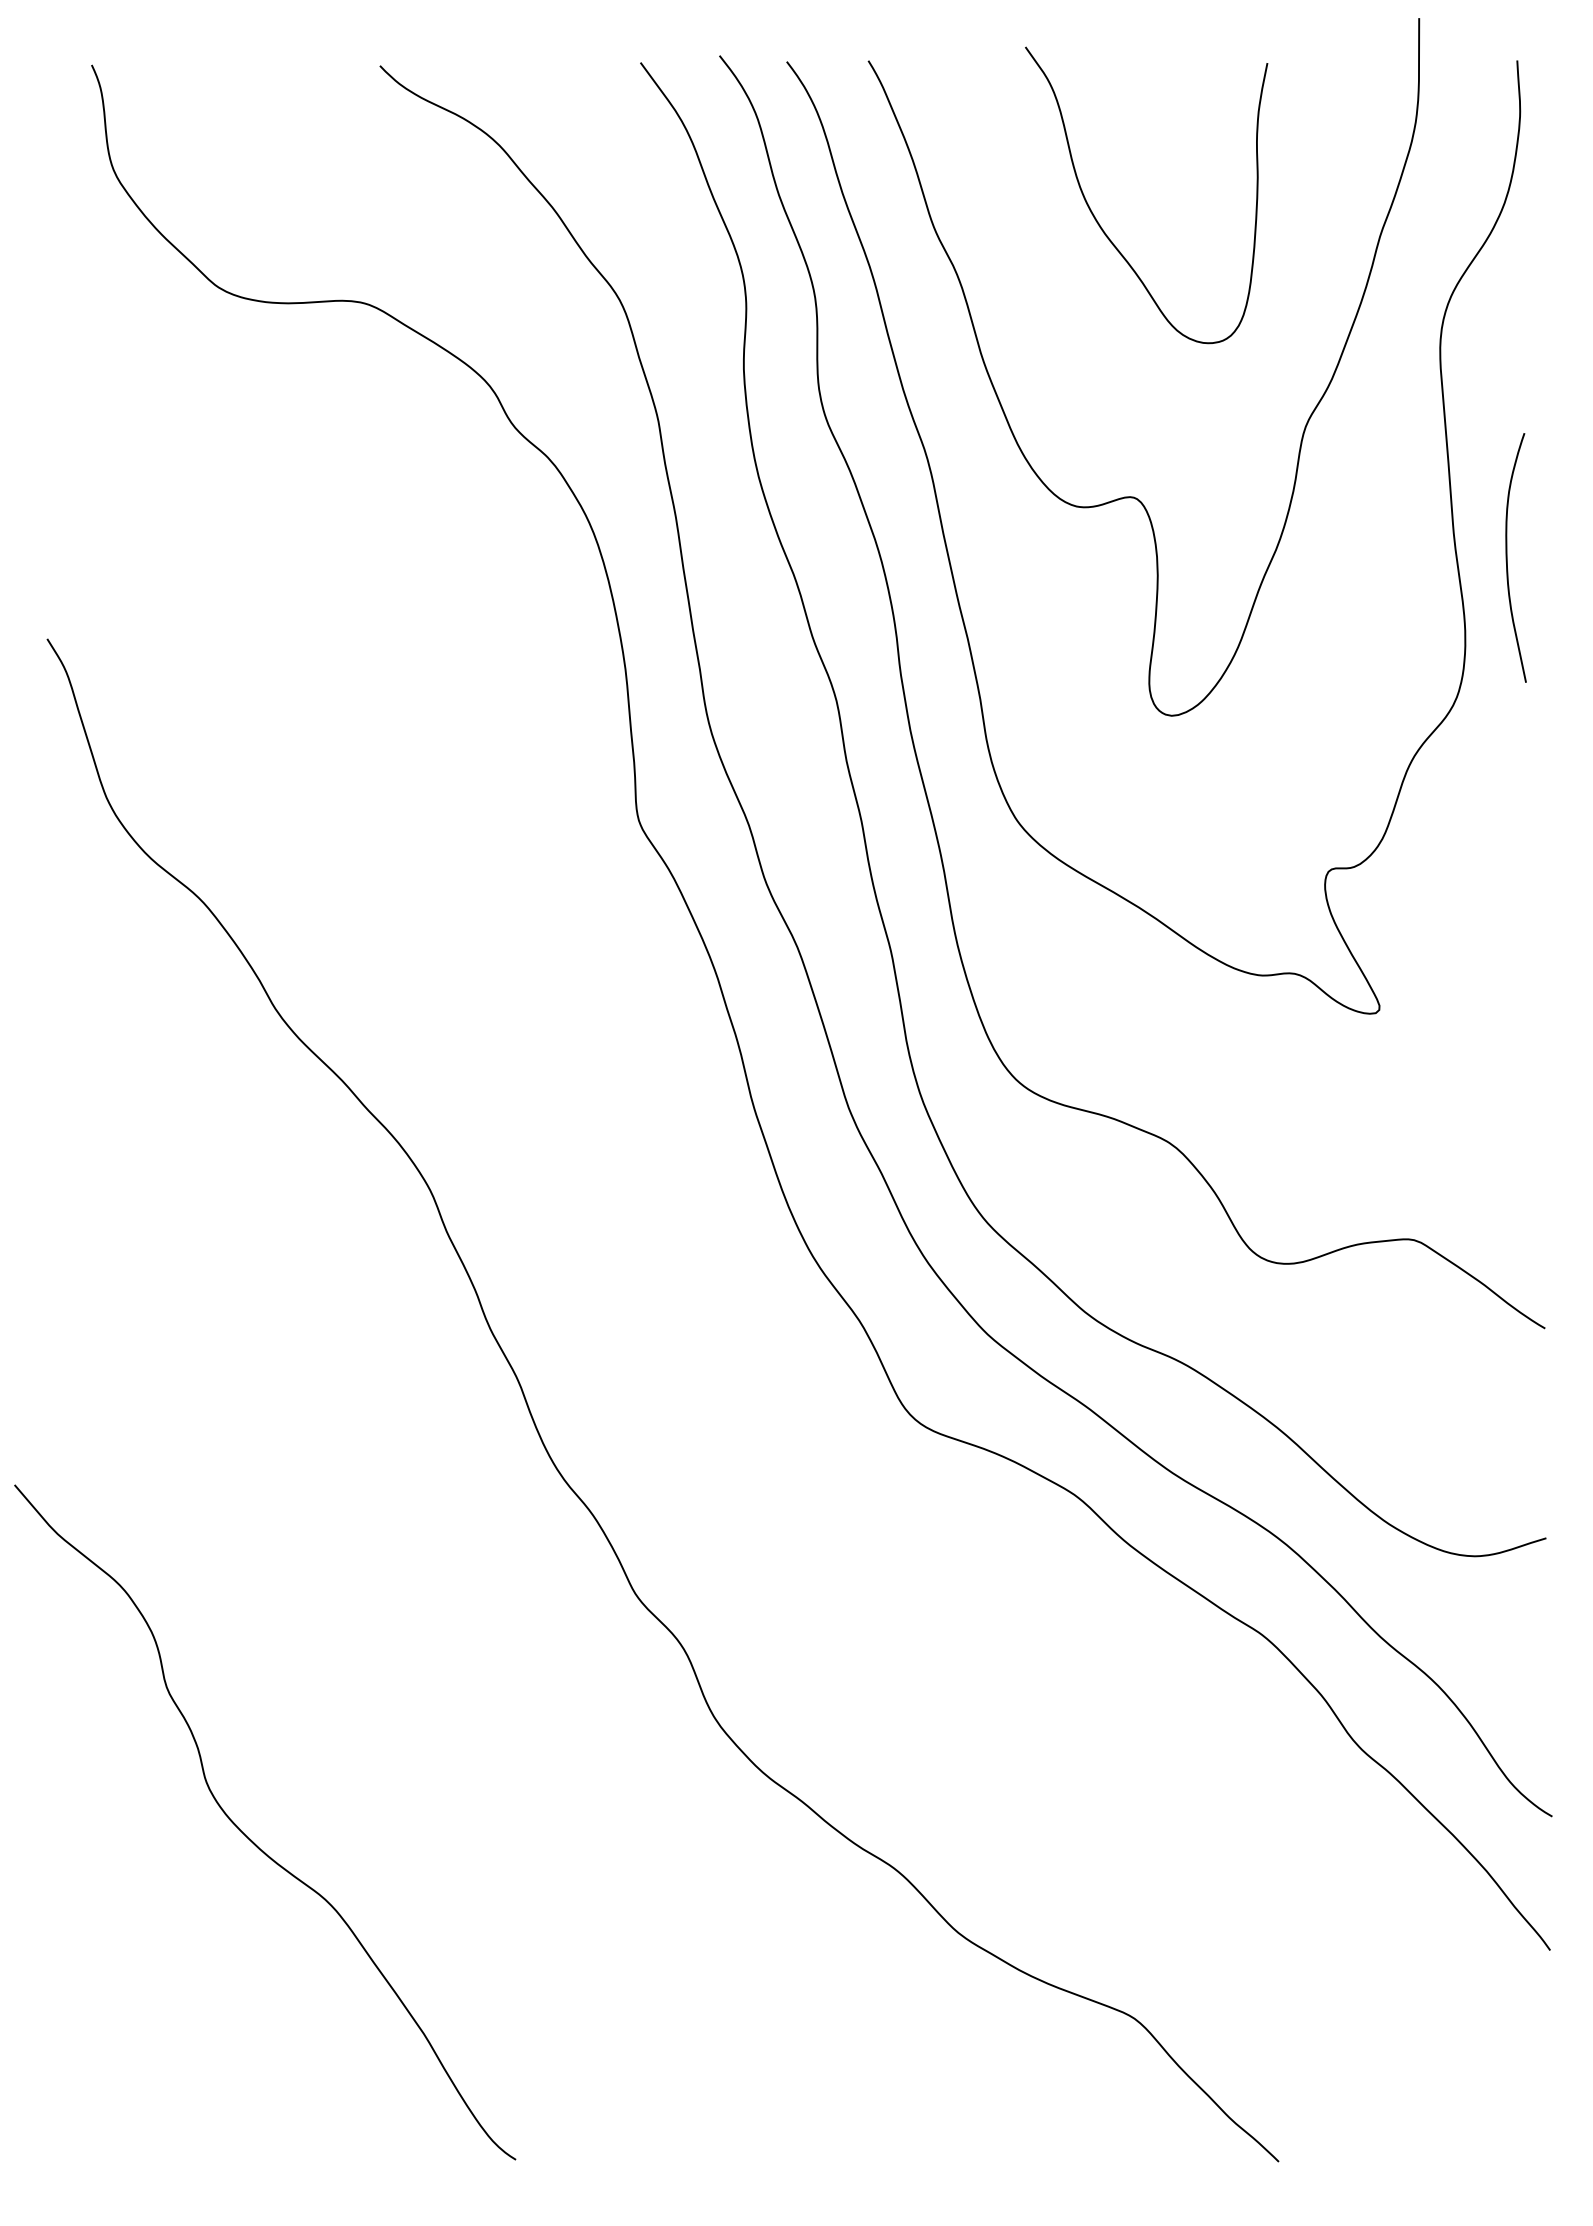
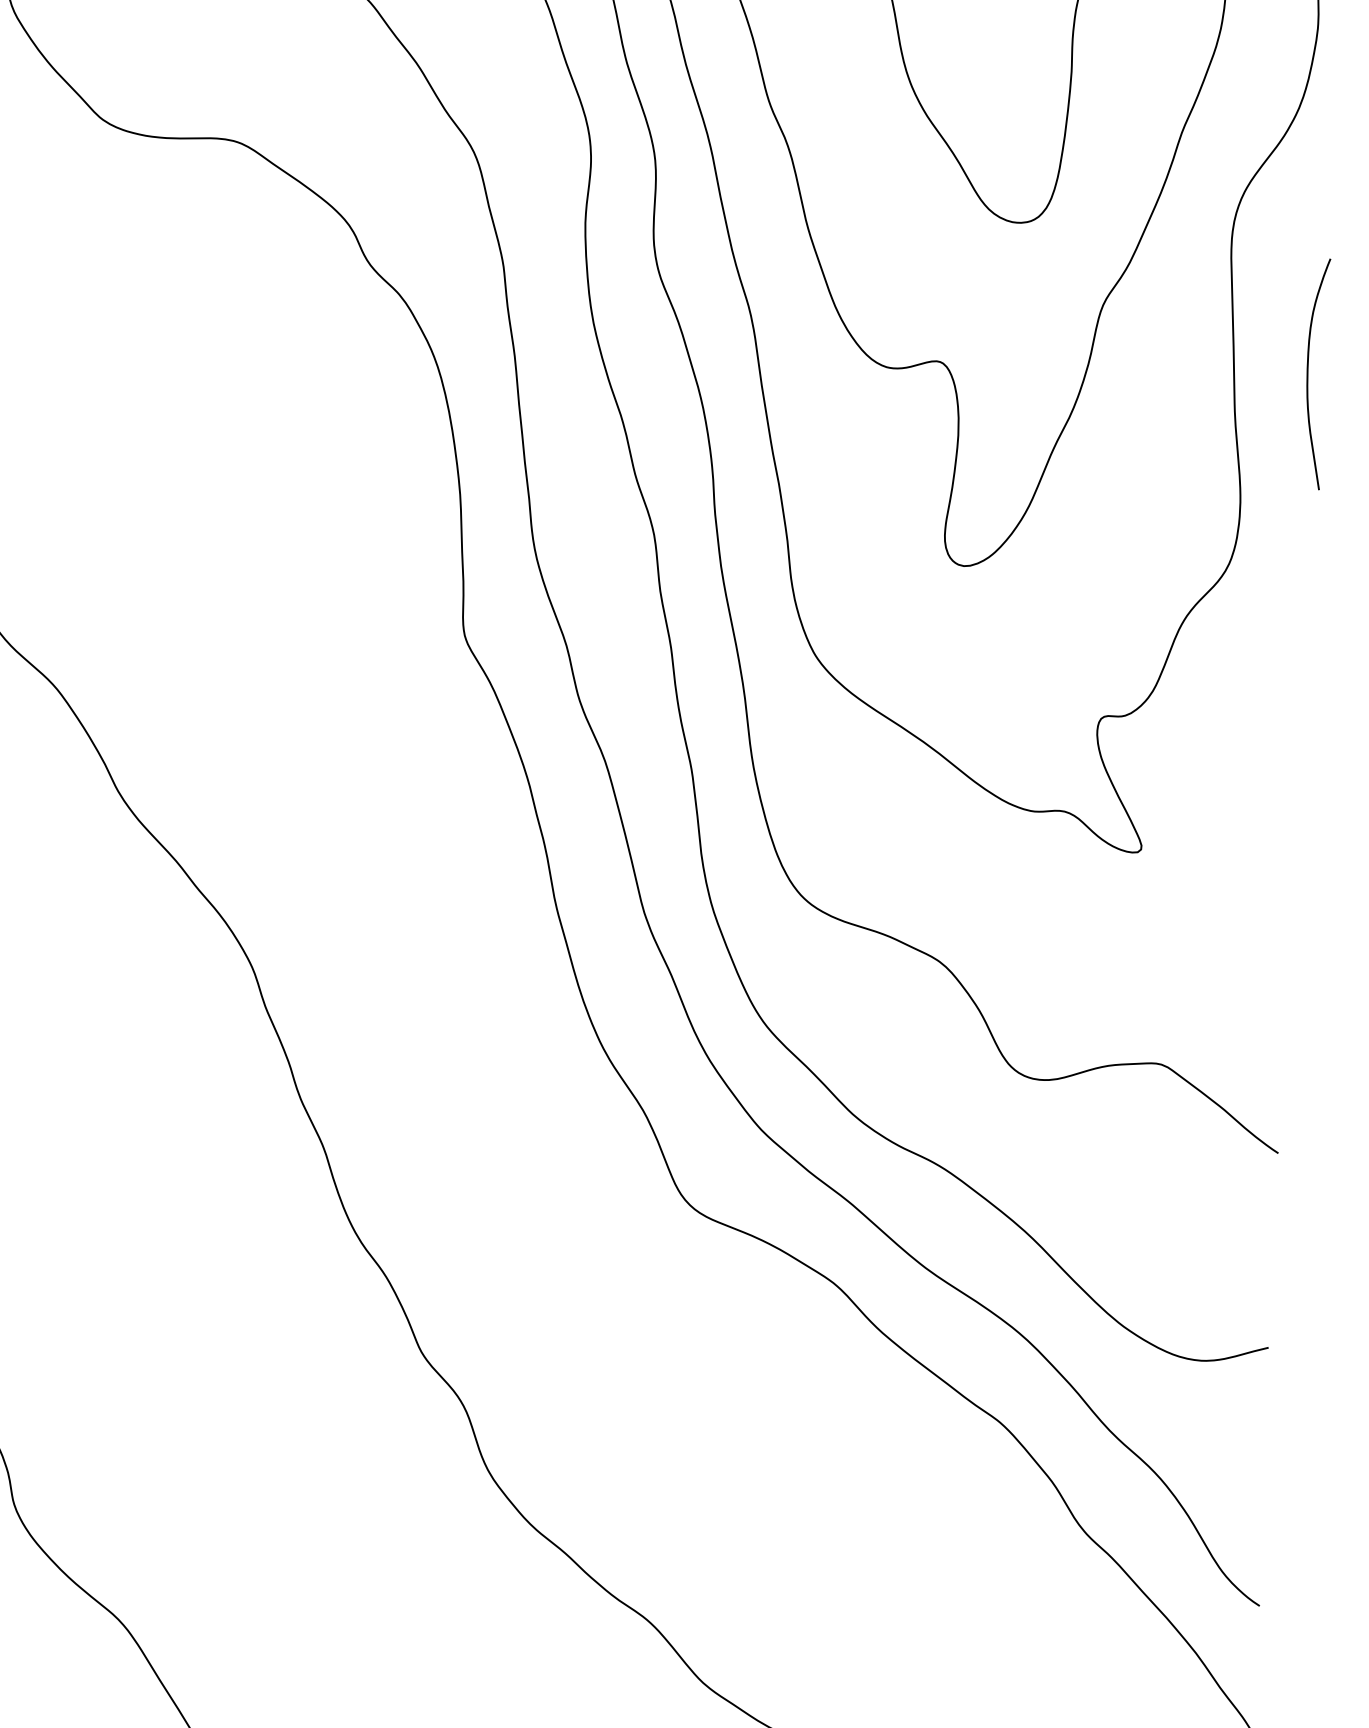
curve: (1507, 557) -> (1308, 373), moved

